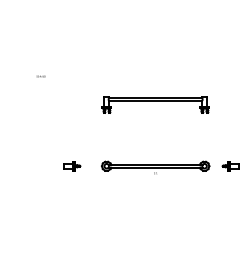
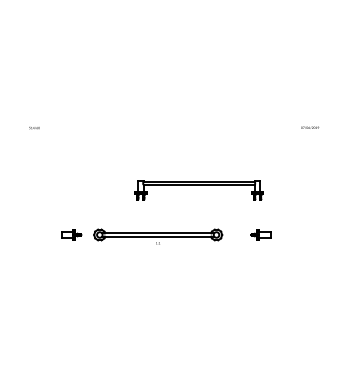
part: (155, 105) -> (198, 190), moved
part: (155, 167) -> (158, 236), moved

